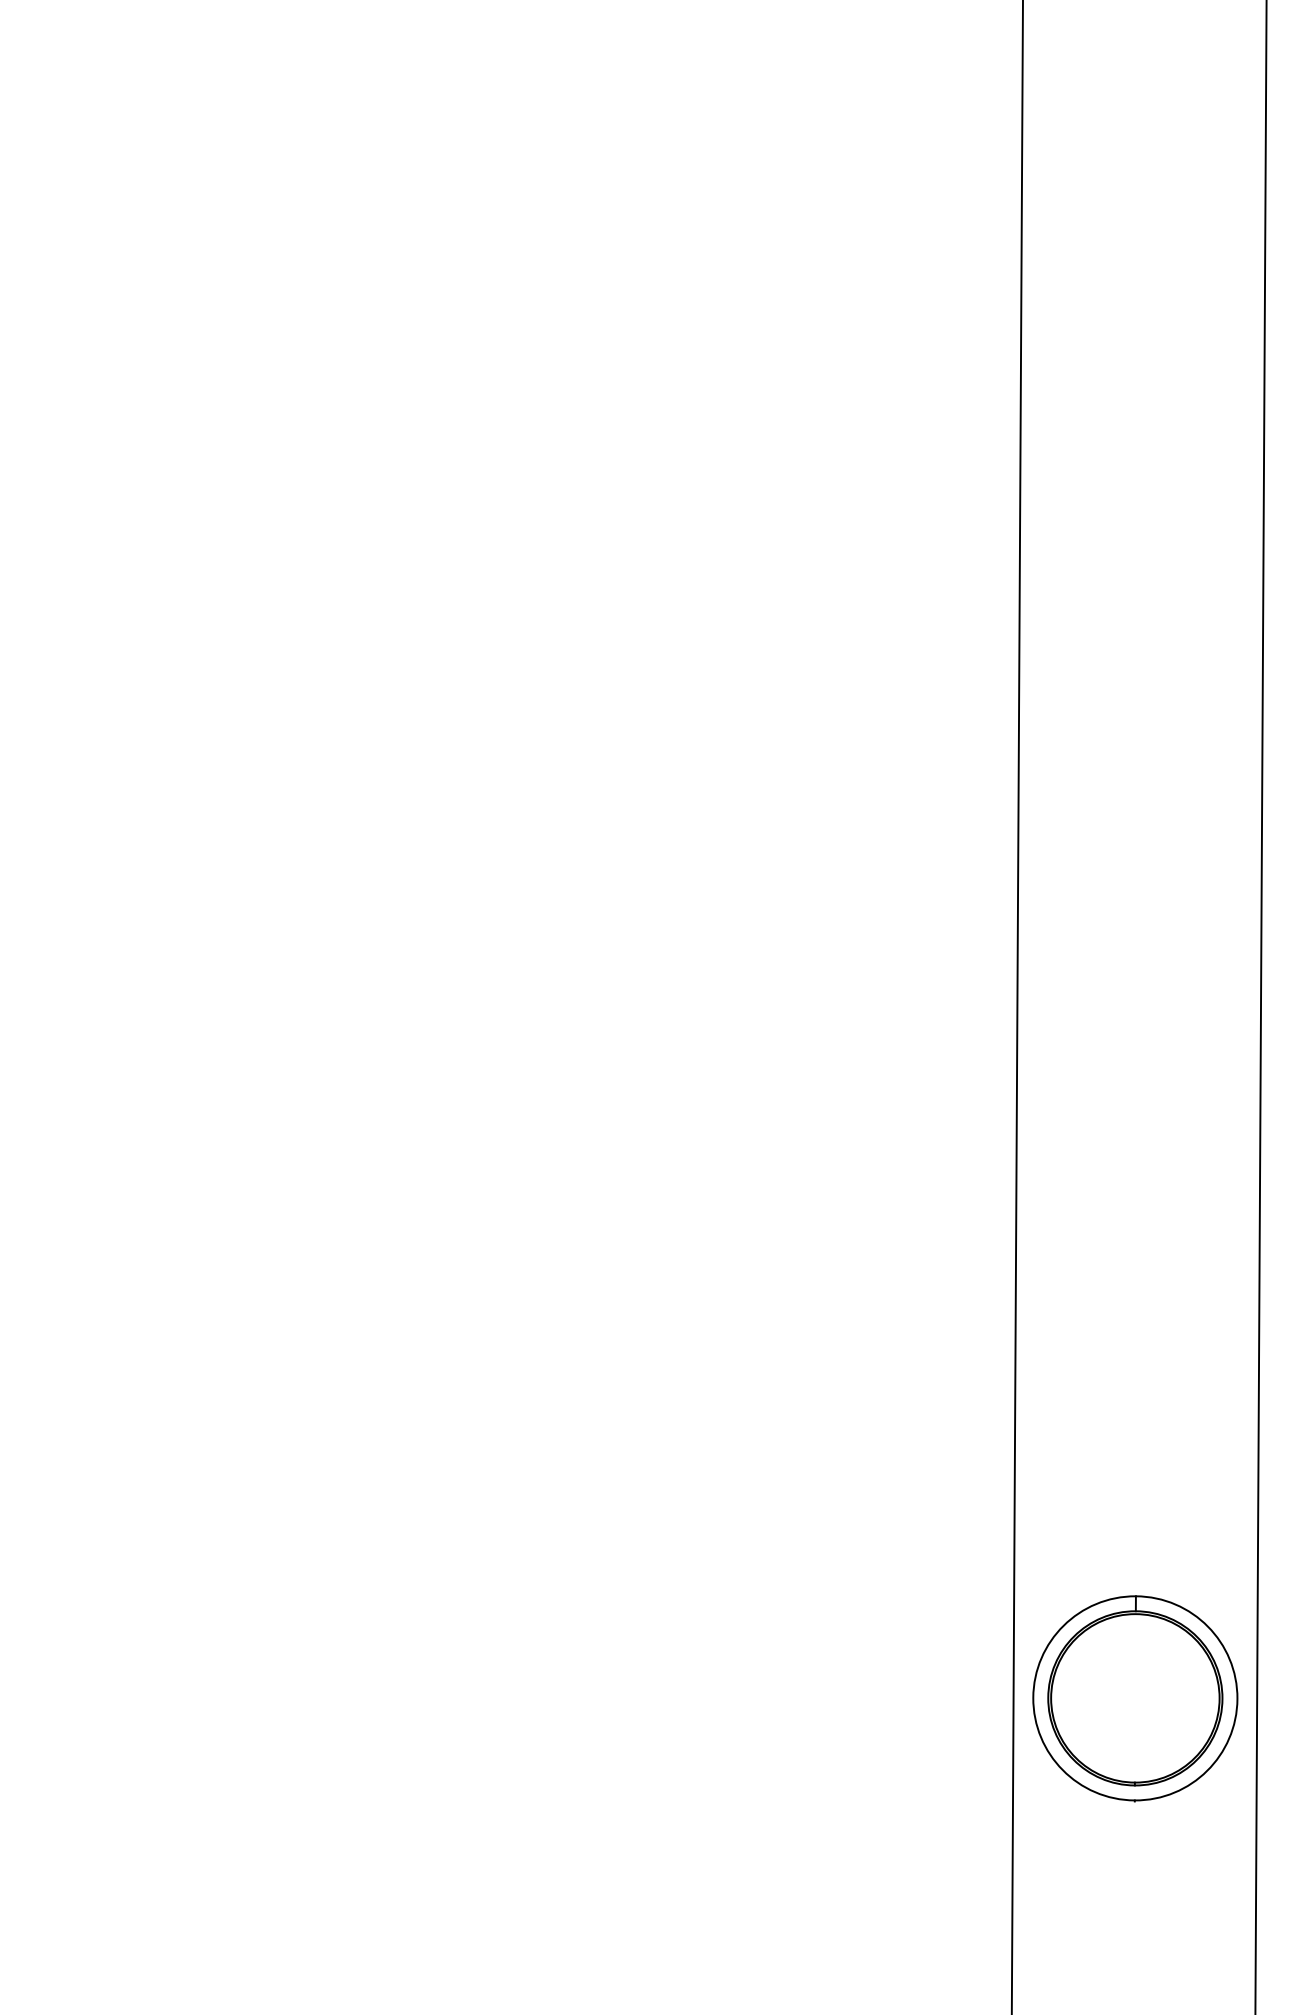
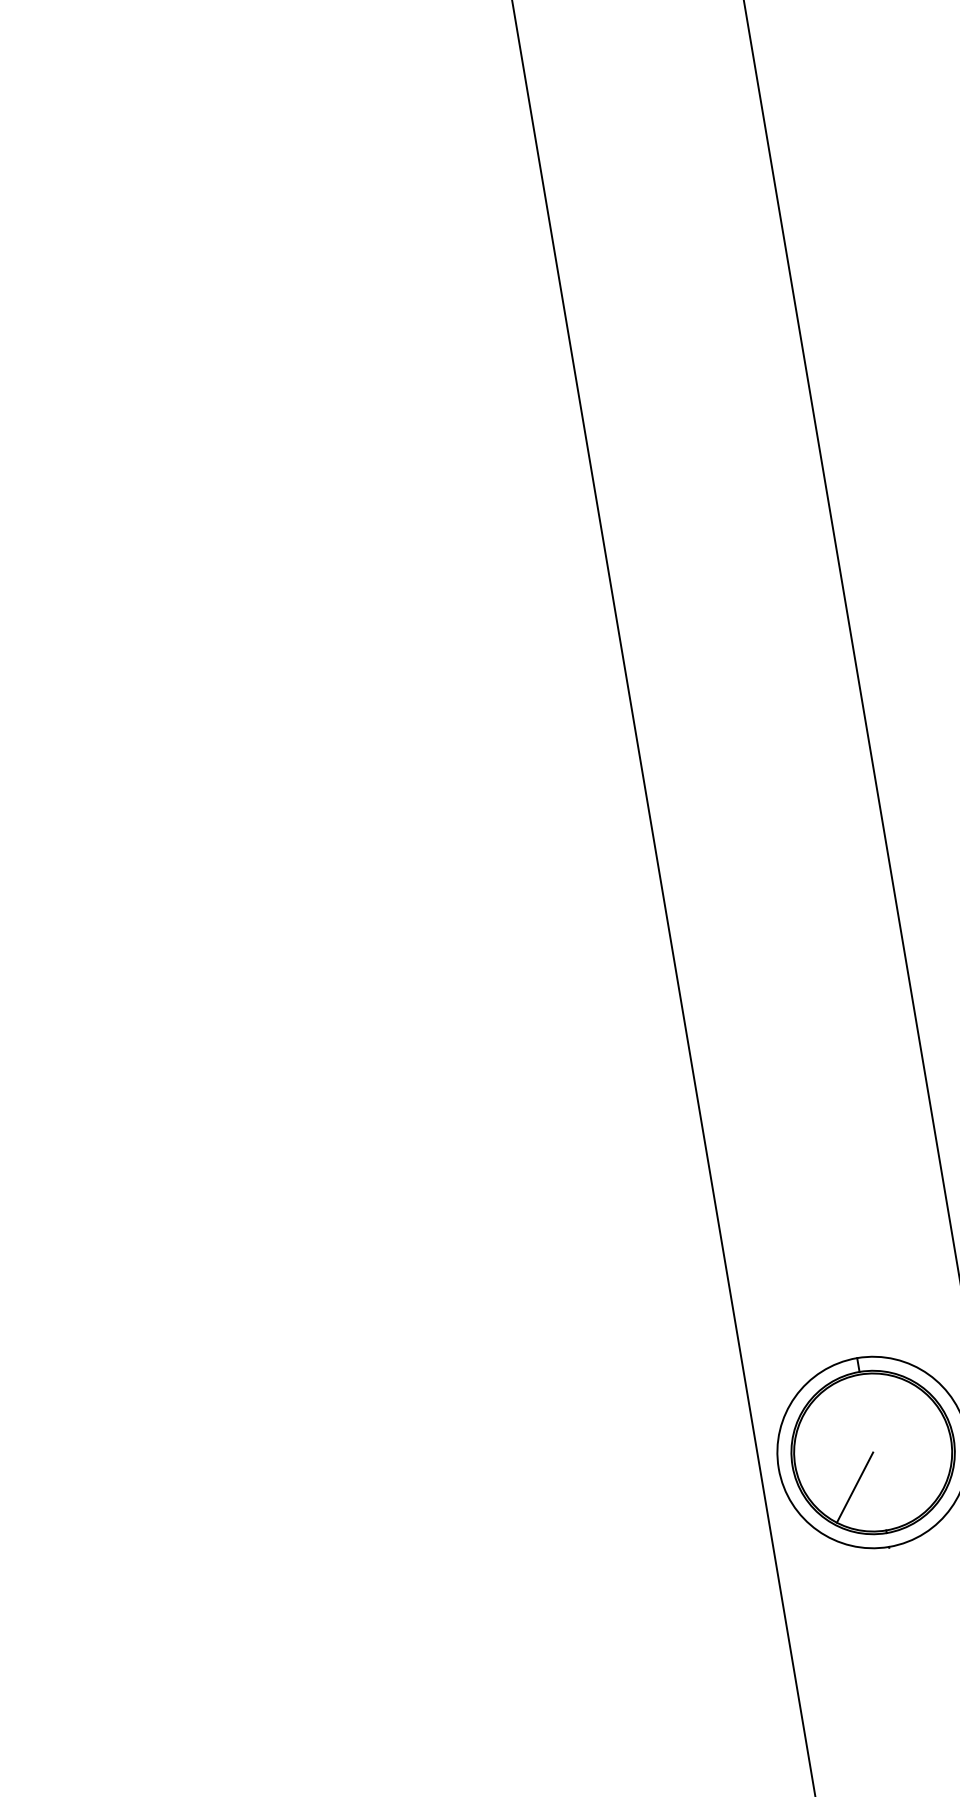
line: (1109, 1731) -> (854, 1487), added

